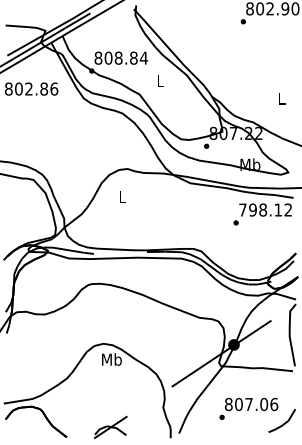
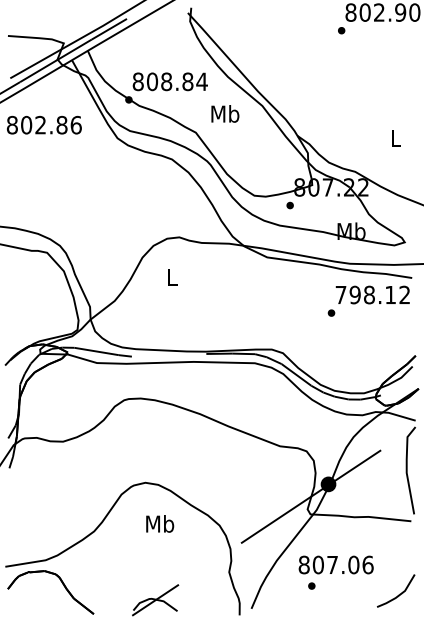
text: (160, 80) -> (225, 113), L -> Mb
text: (112, 359) -> (160, 523), moved
text: (251, 404) -> (335, 564), moved

